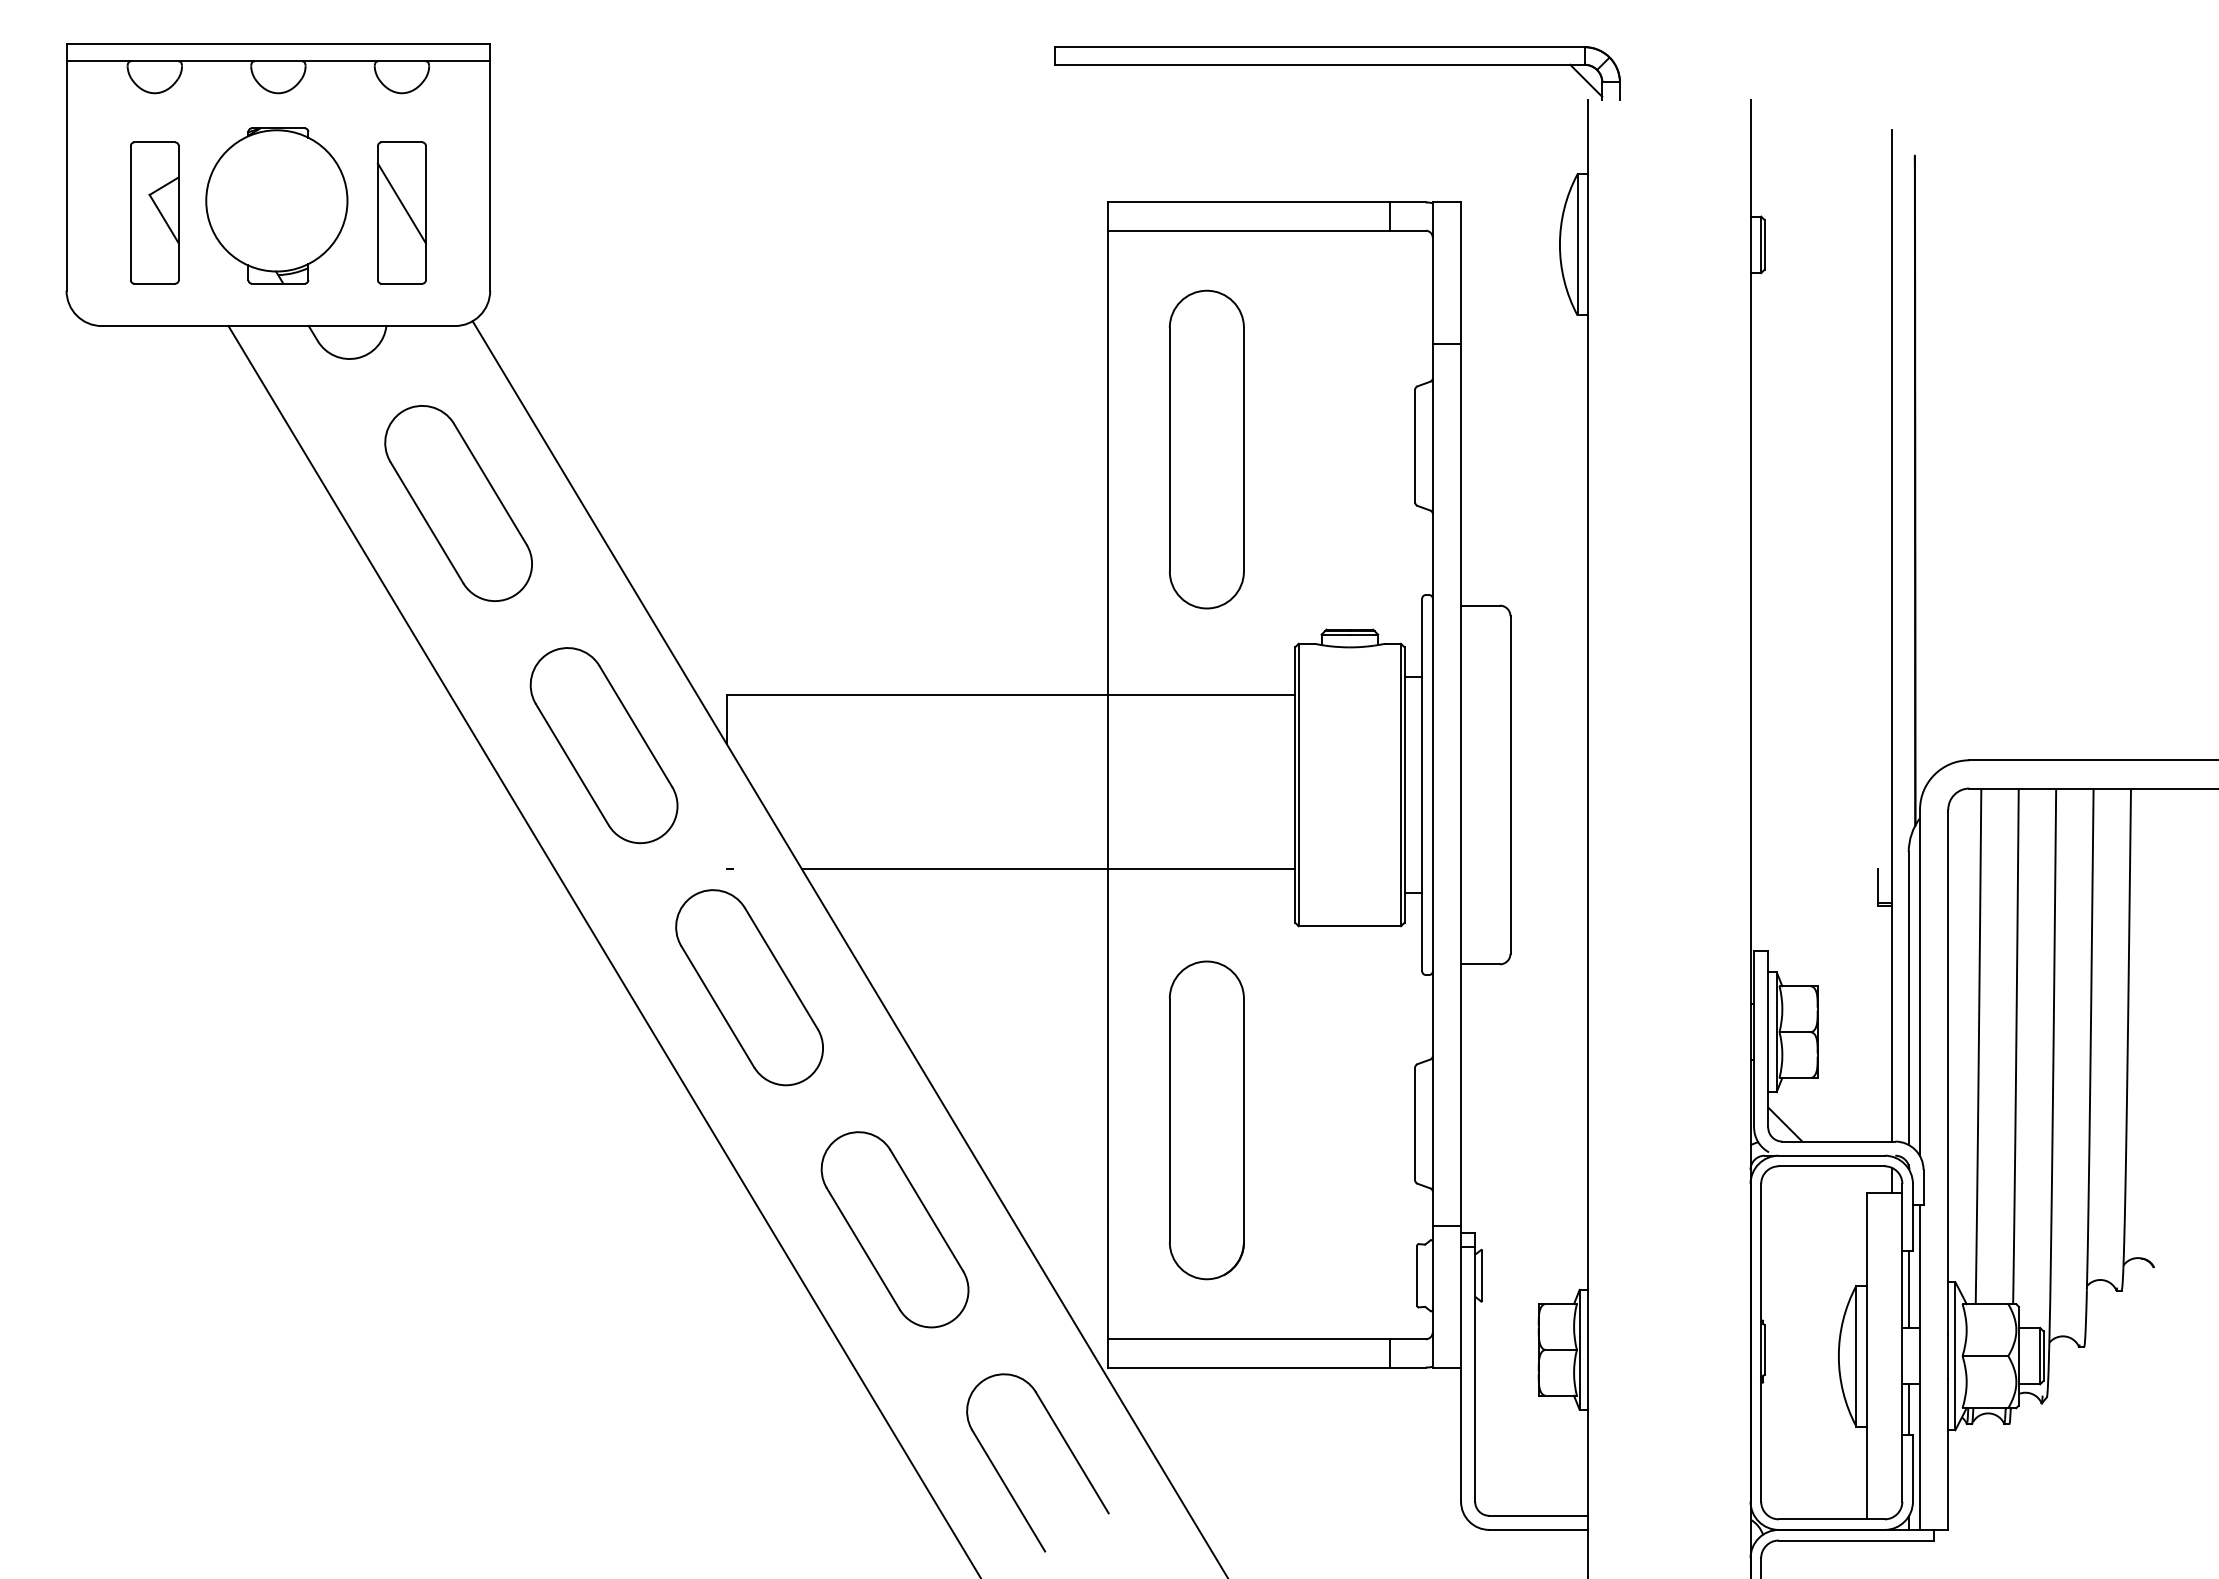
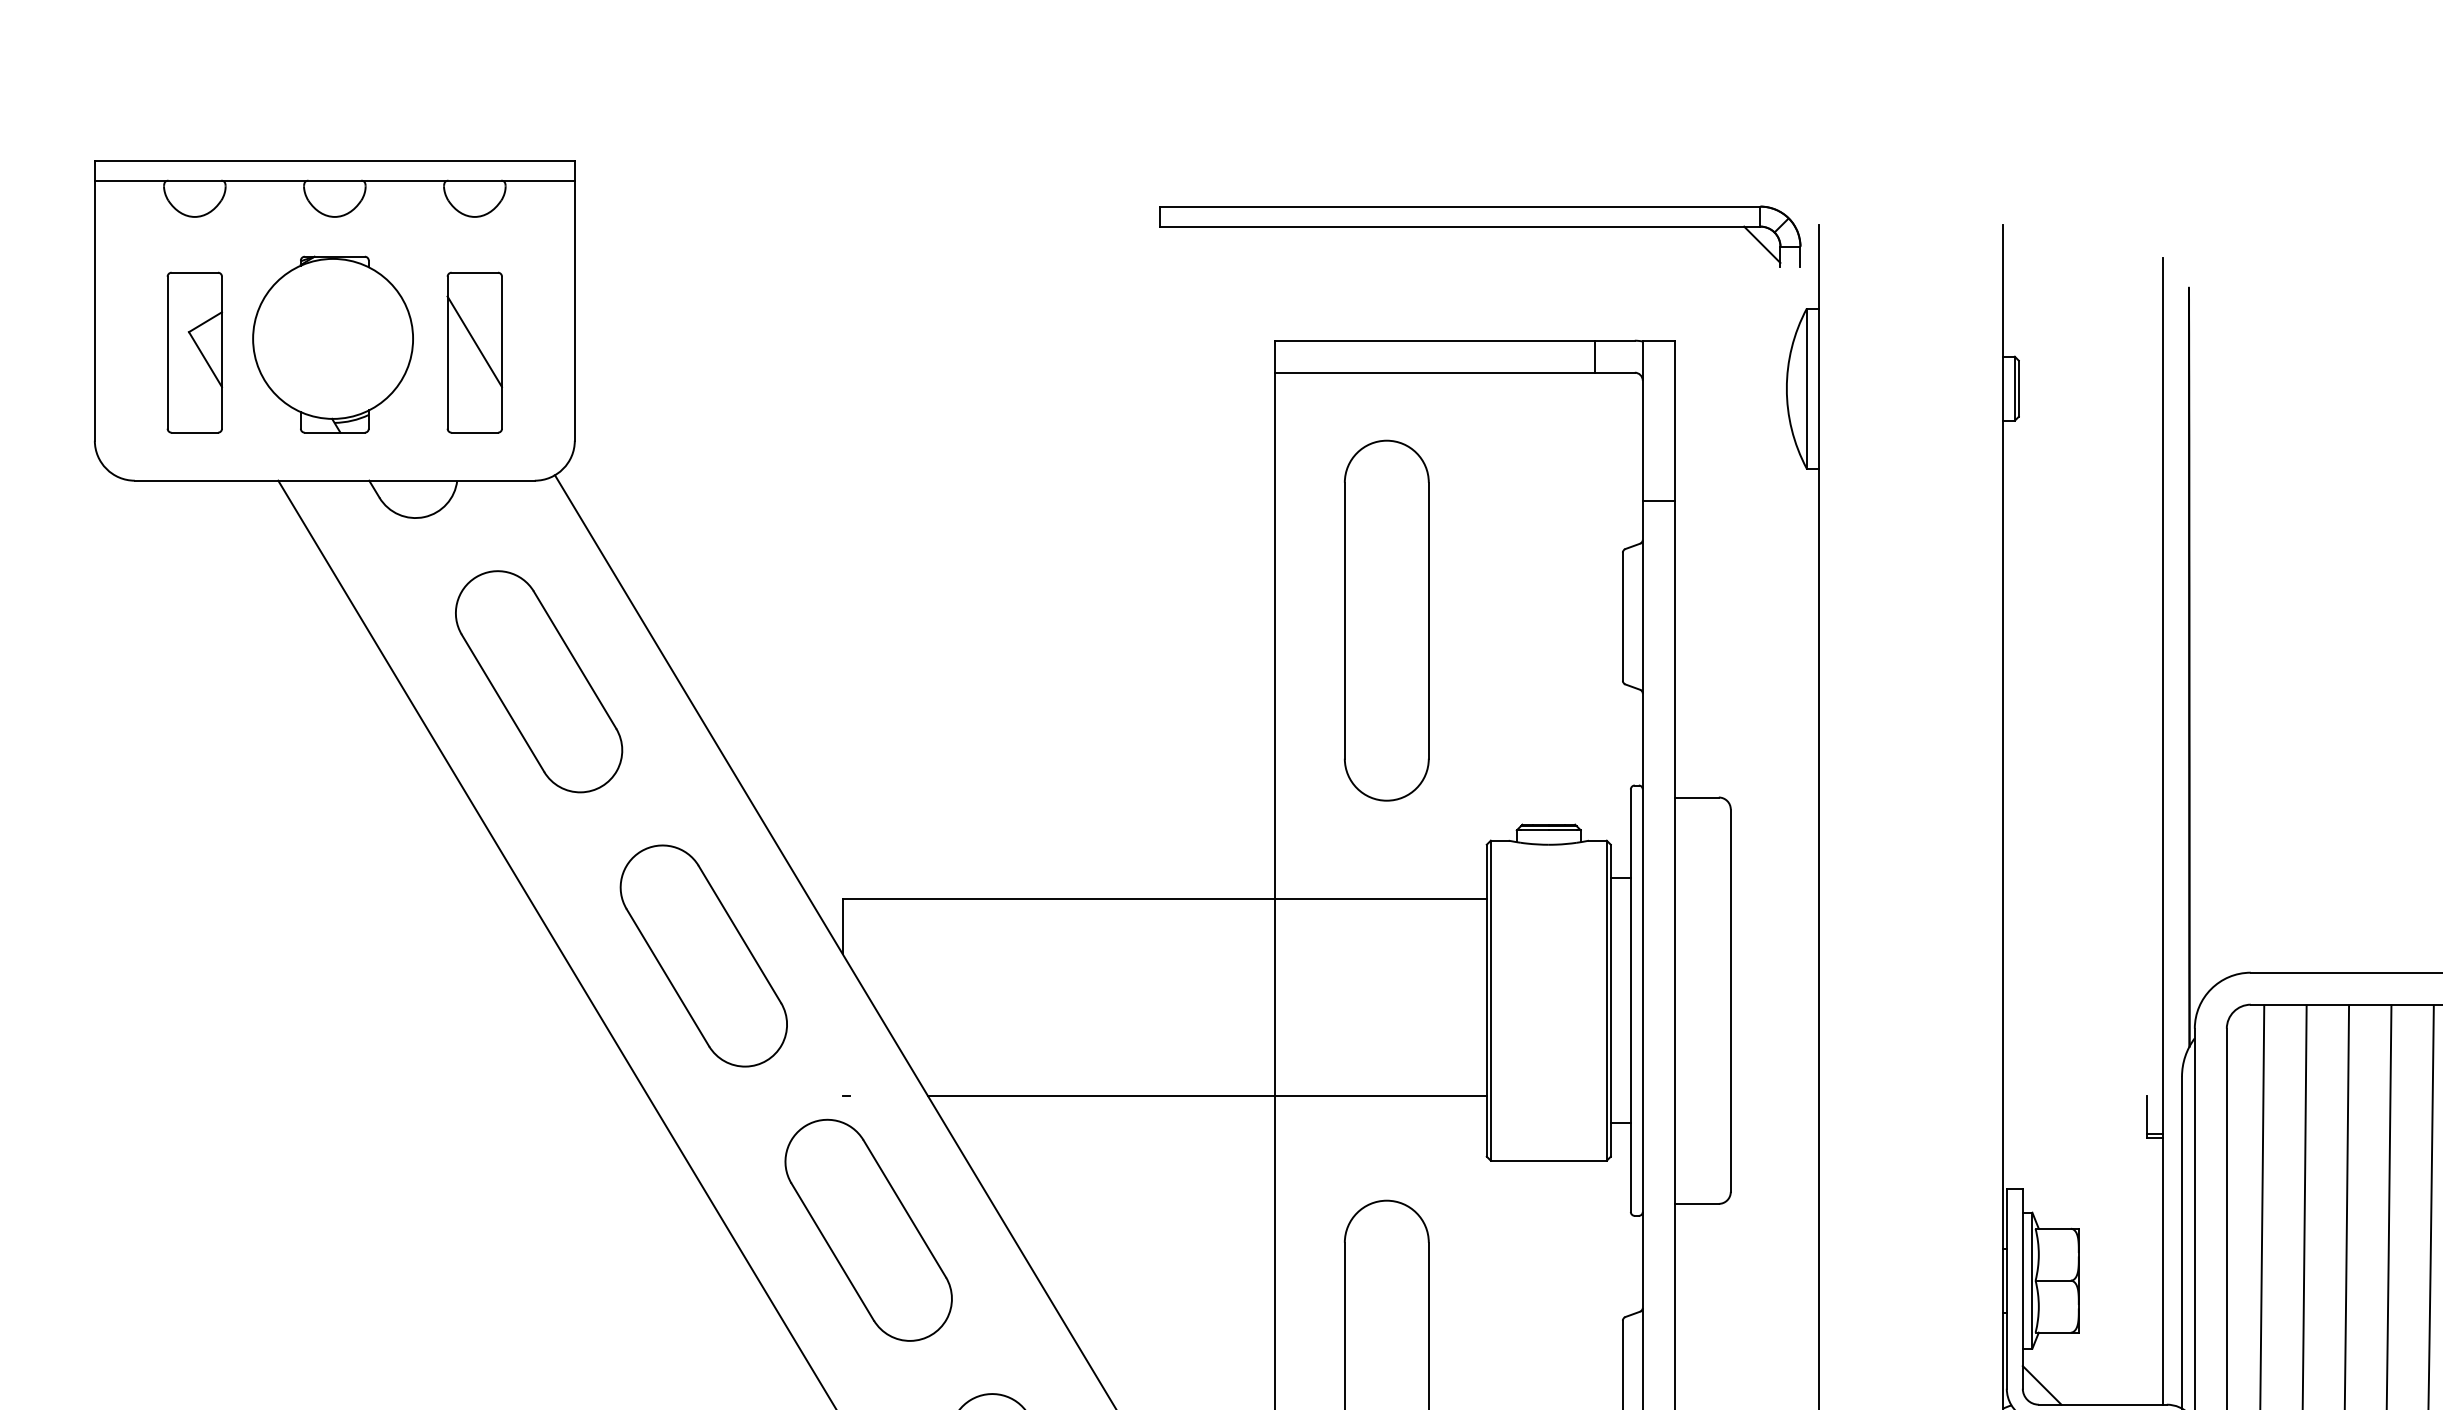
part: (1337, 65) -> (1480, 227), moved

